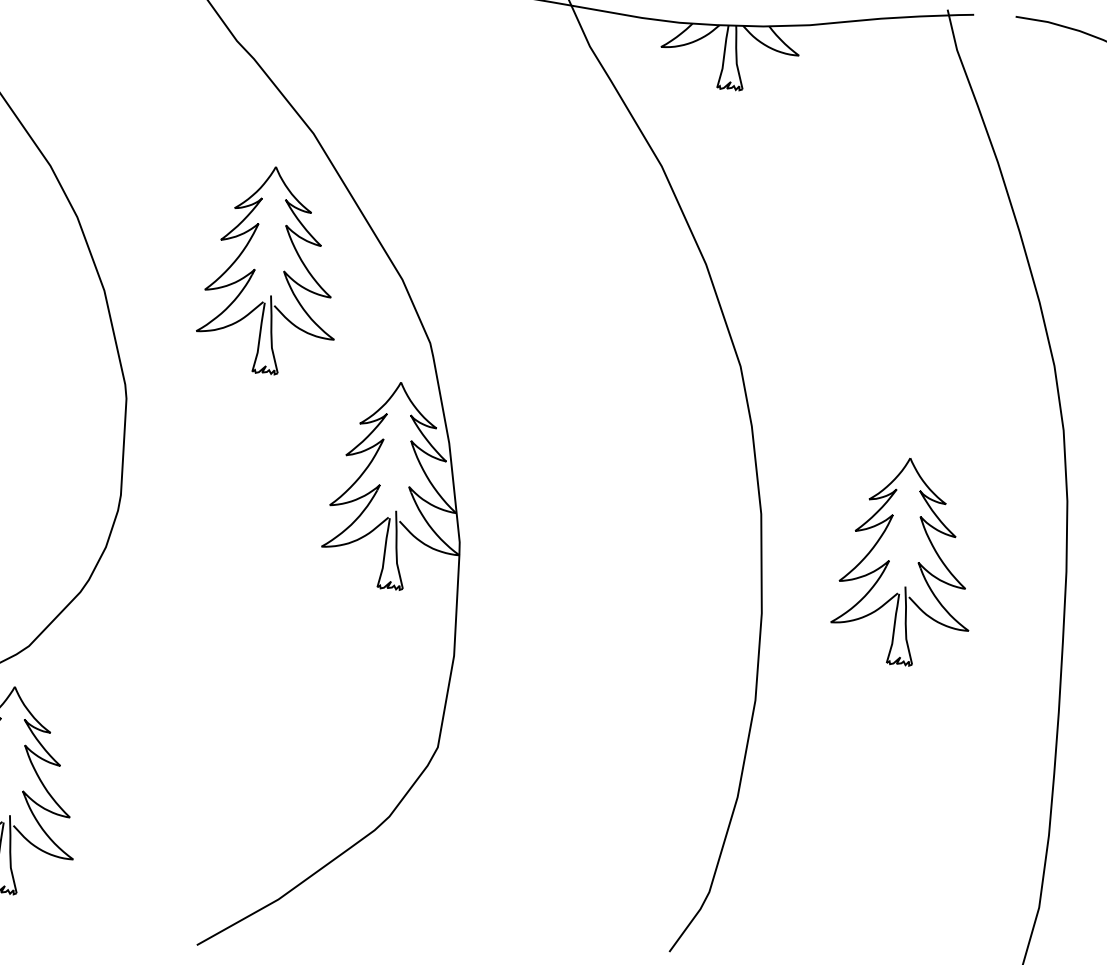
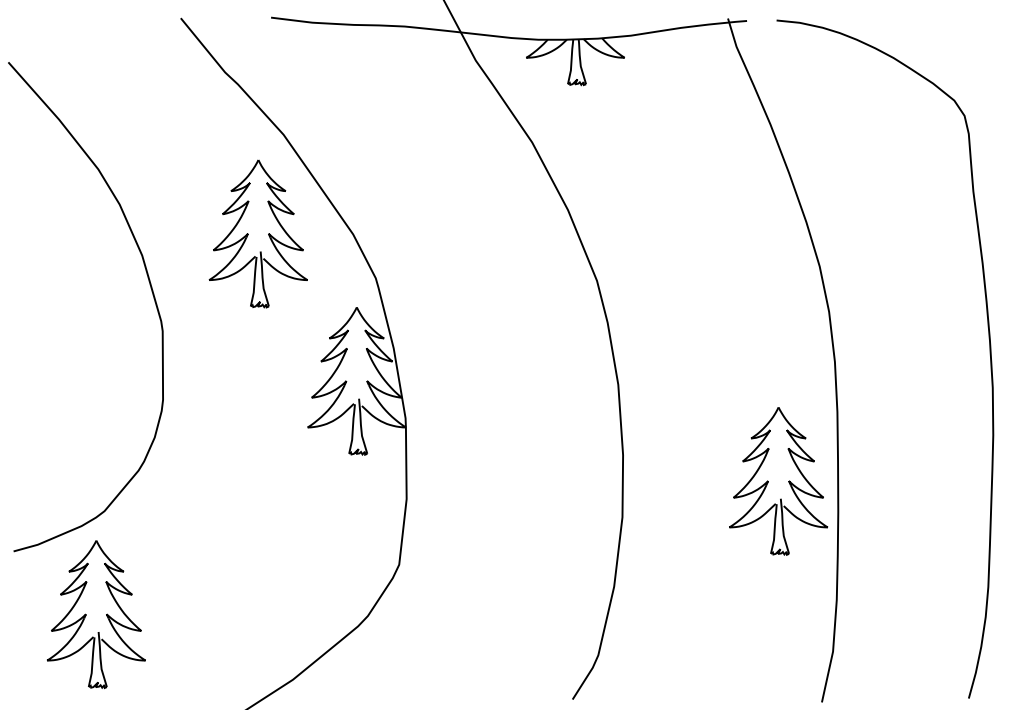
part: (903, 562) -> (778, 481), moved

